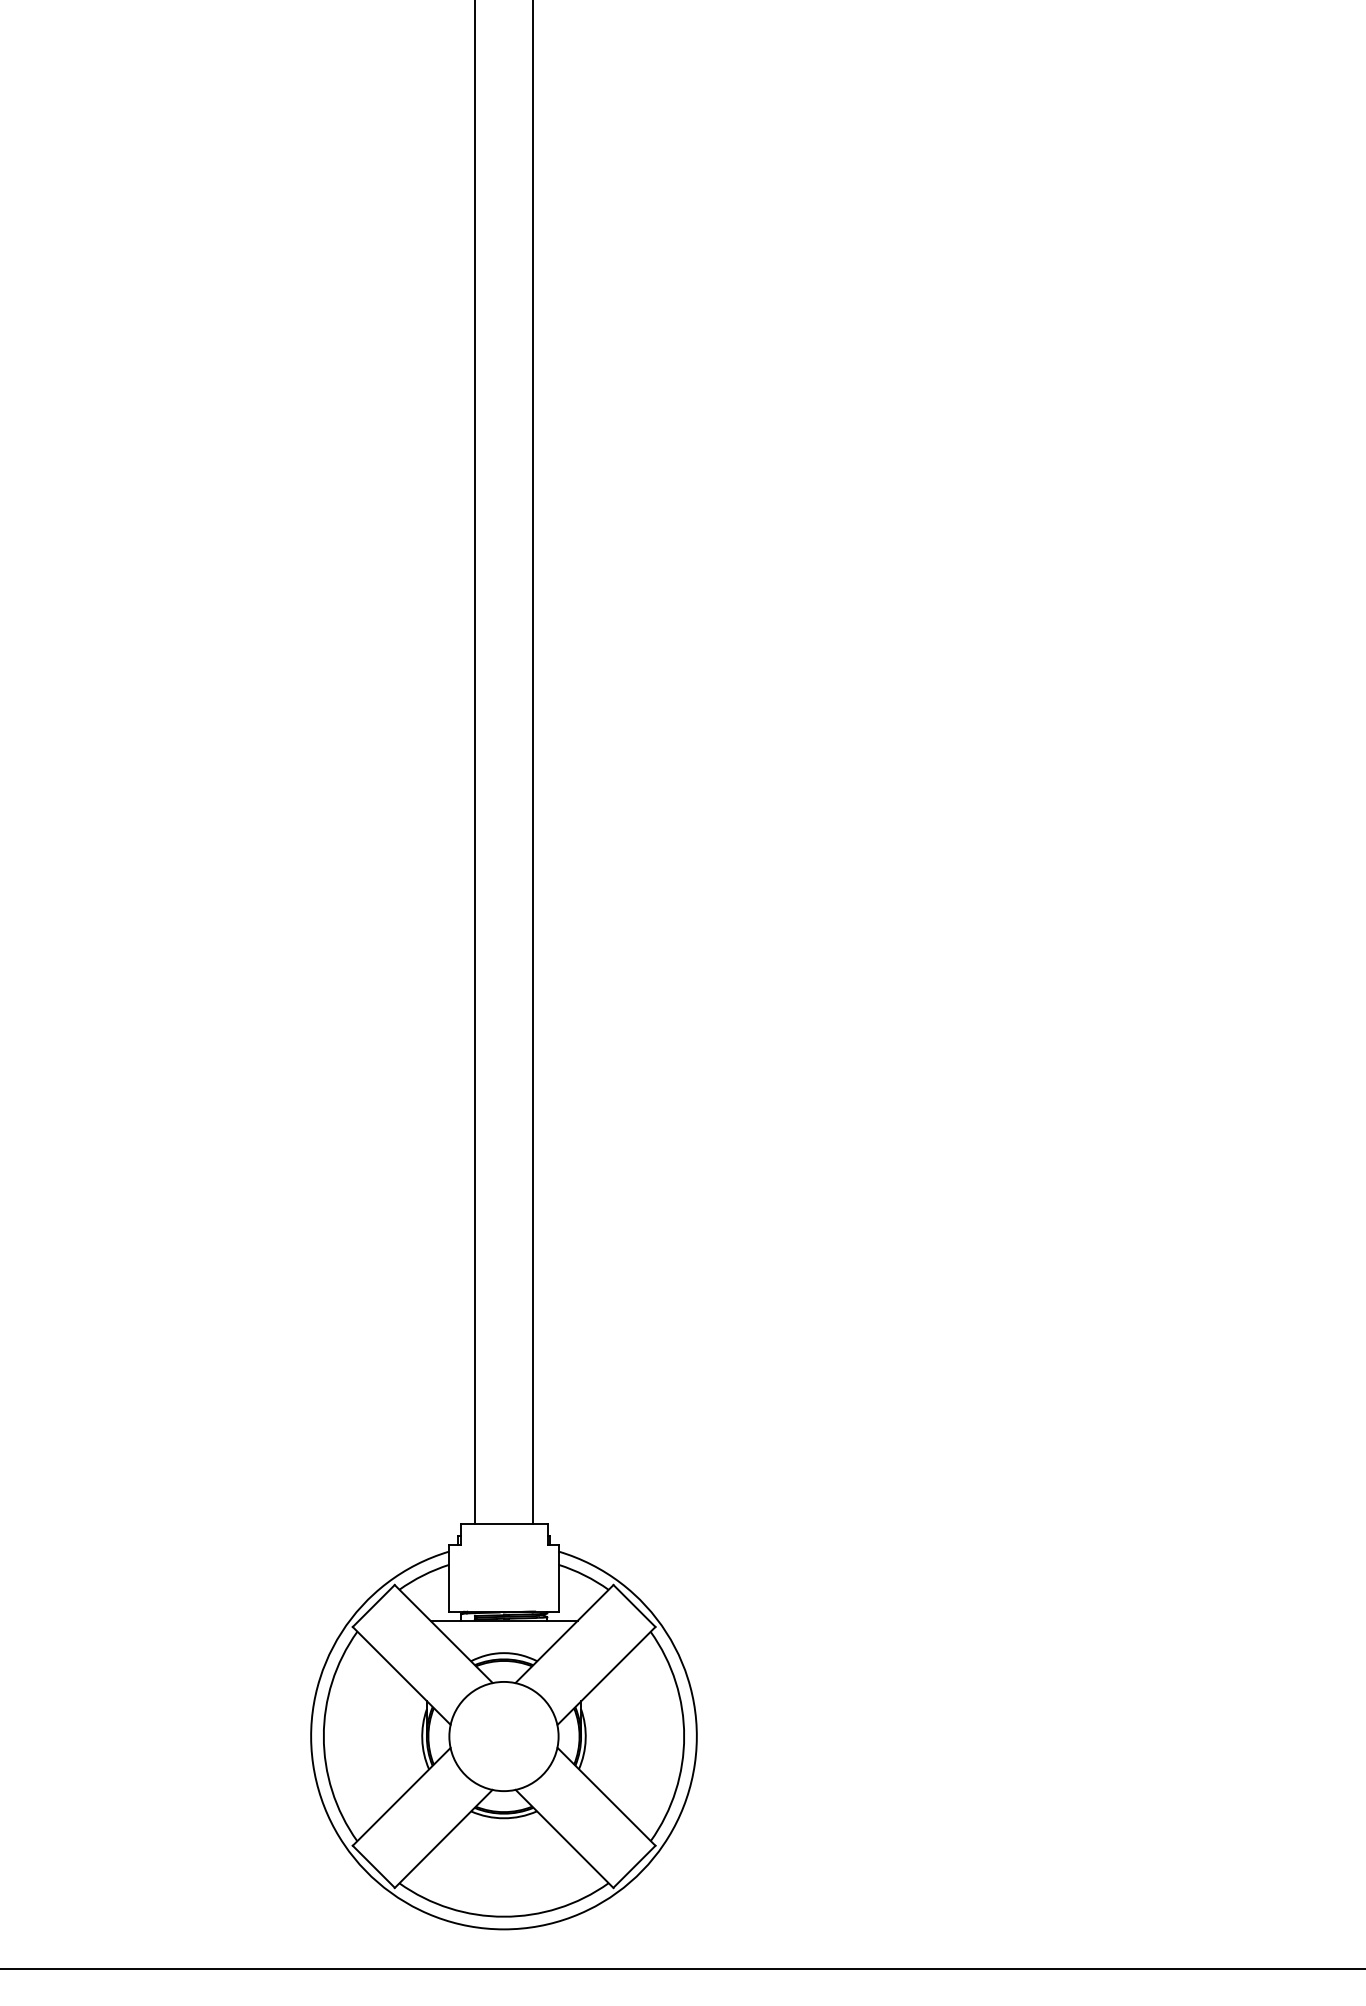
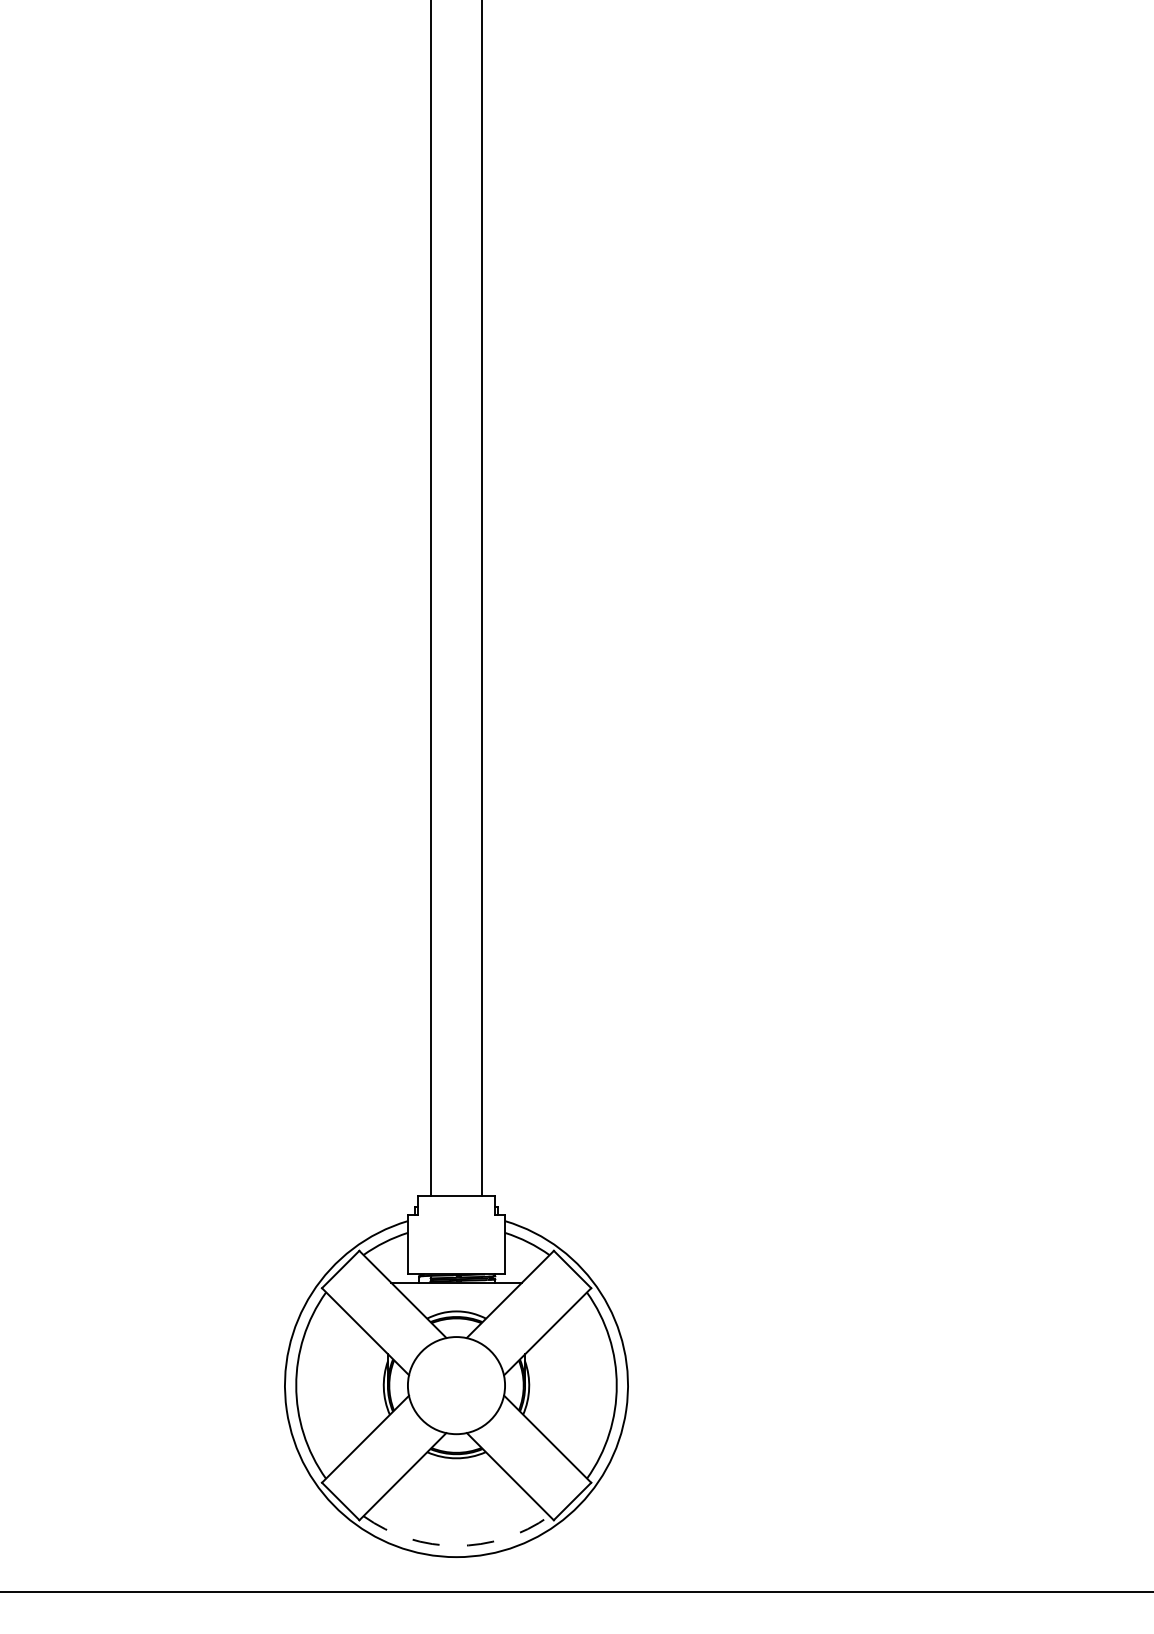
arc: (503, 1916) -> (456, 1545), solid -> dashed

